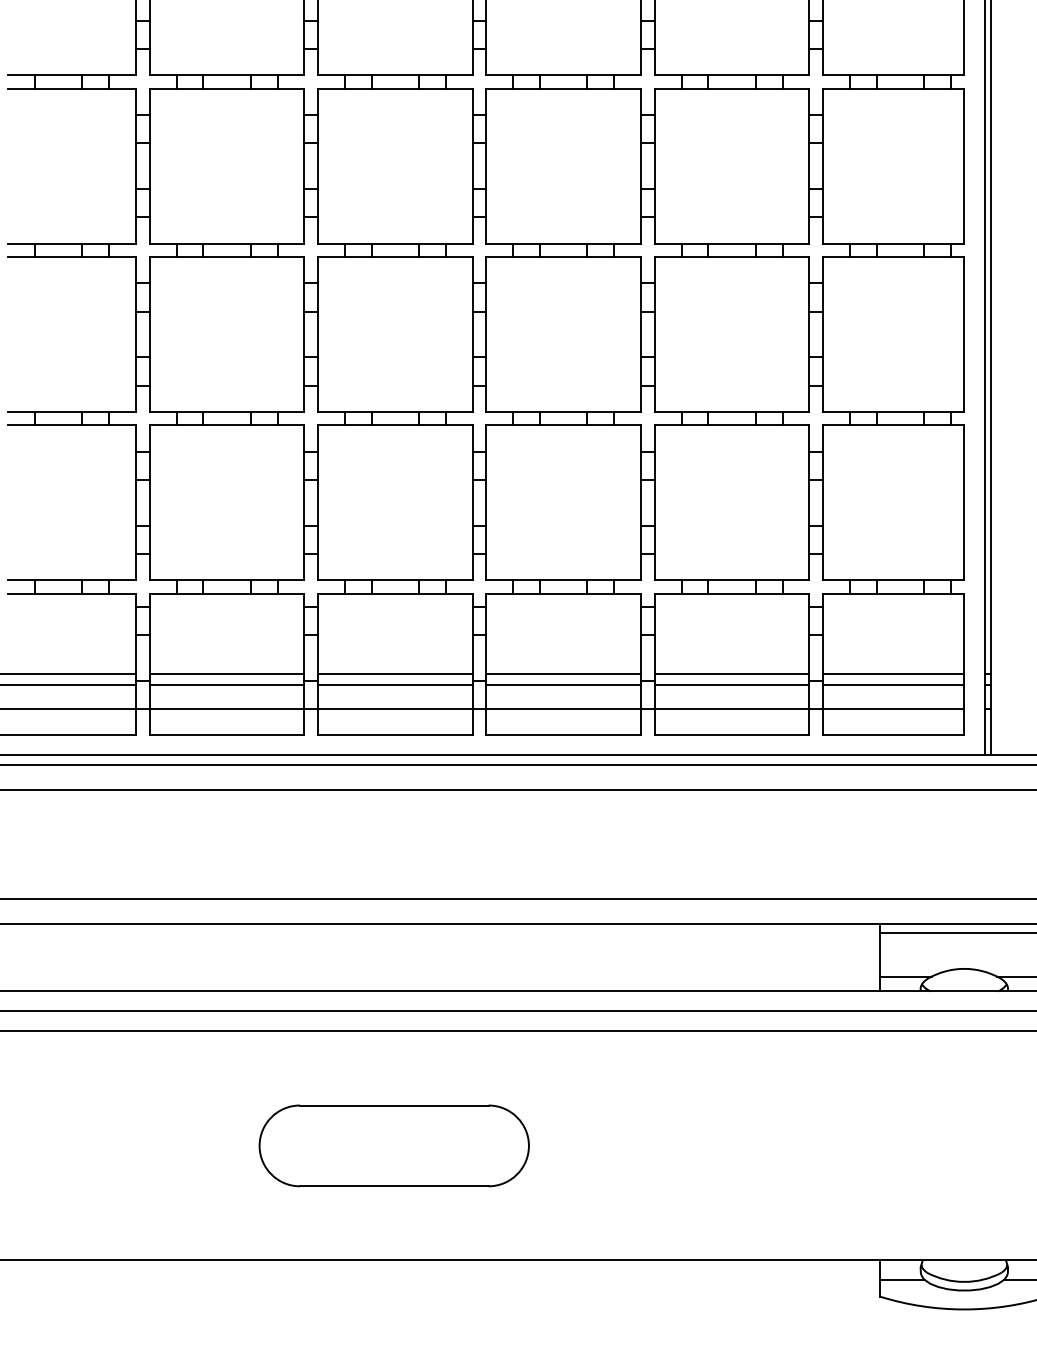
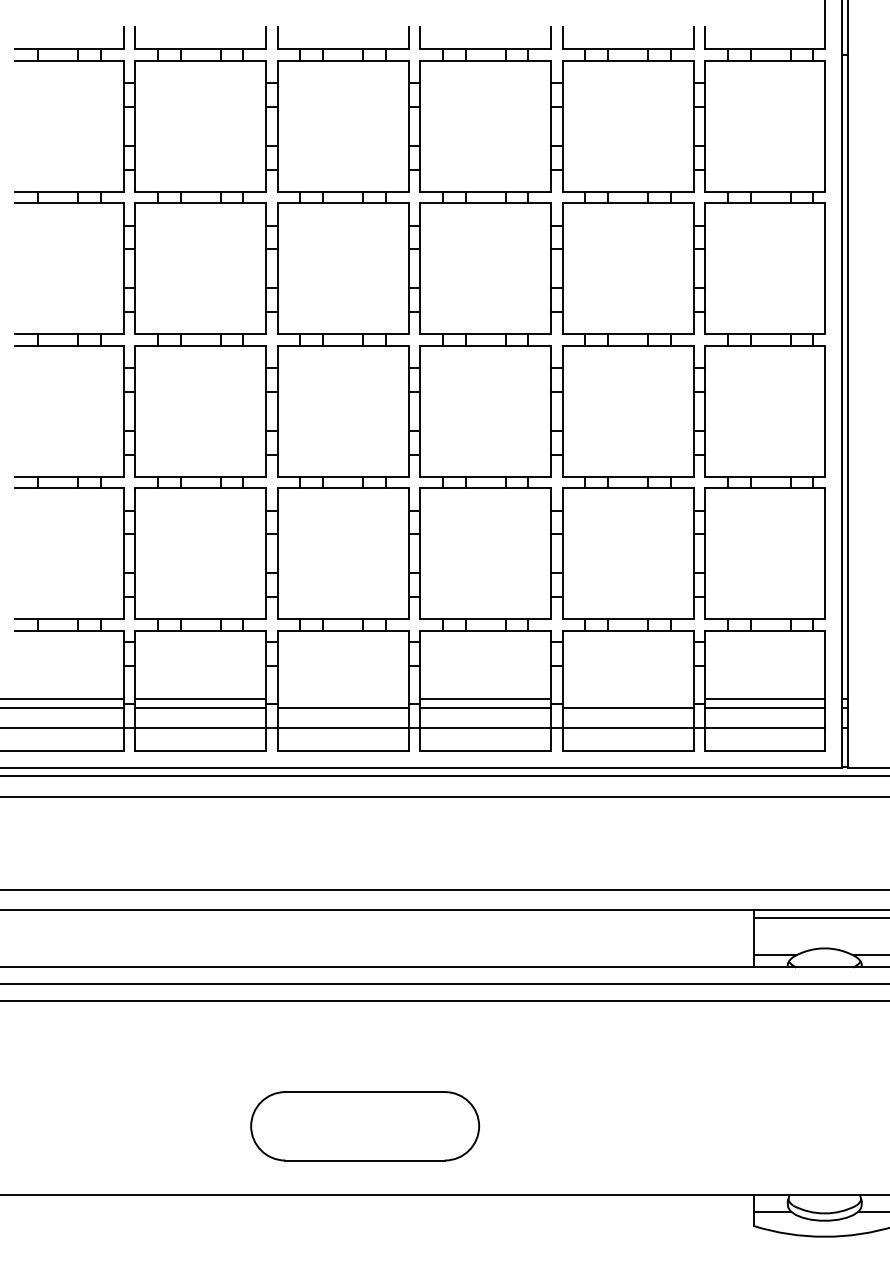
line: (394, 674) -> (342, 699), removed
line: (731, 674) -> (627, 699), removed
part: (394, 1146) -> (365, 1126), moved

